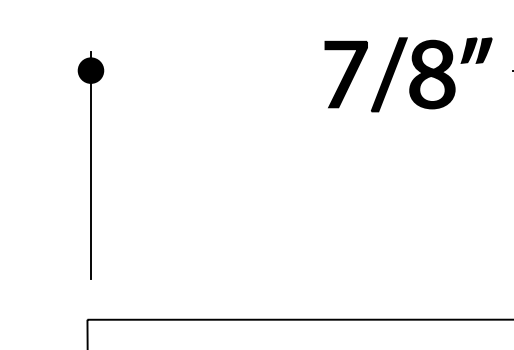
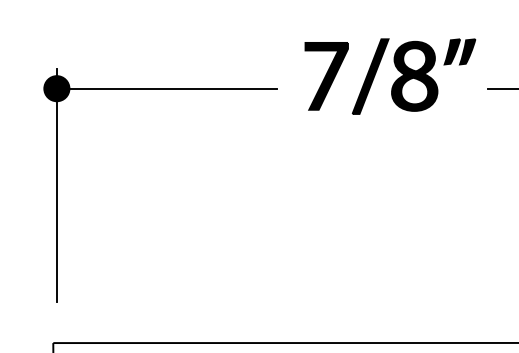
line: (198, 70) -> (166, 88), added
part: (413, 78) -> (395, 80), moved

